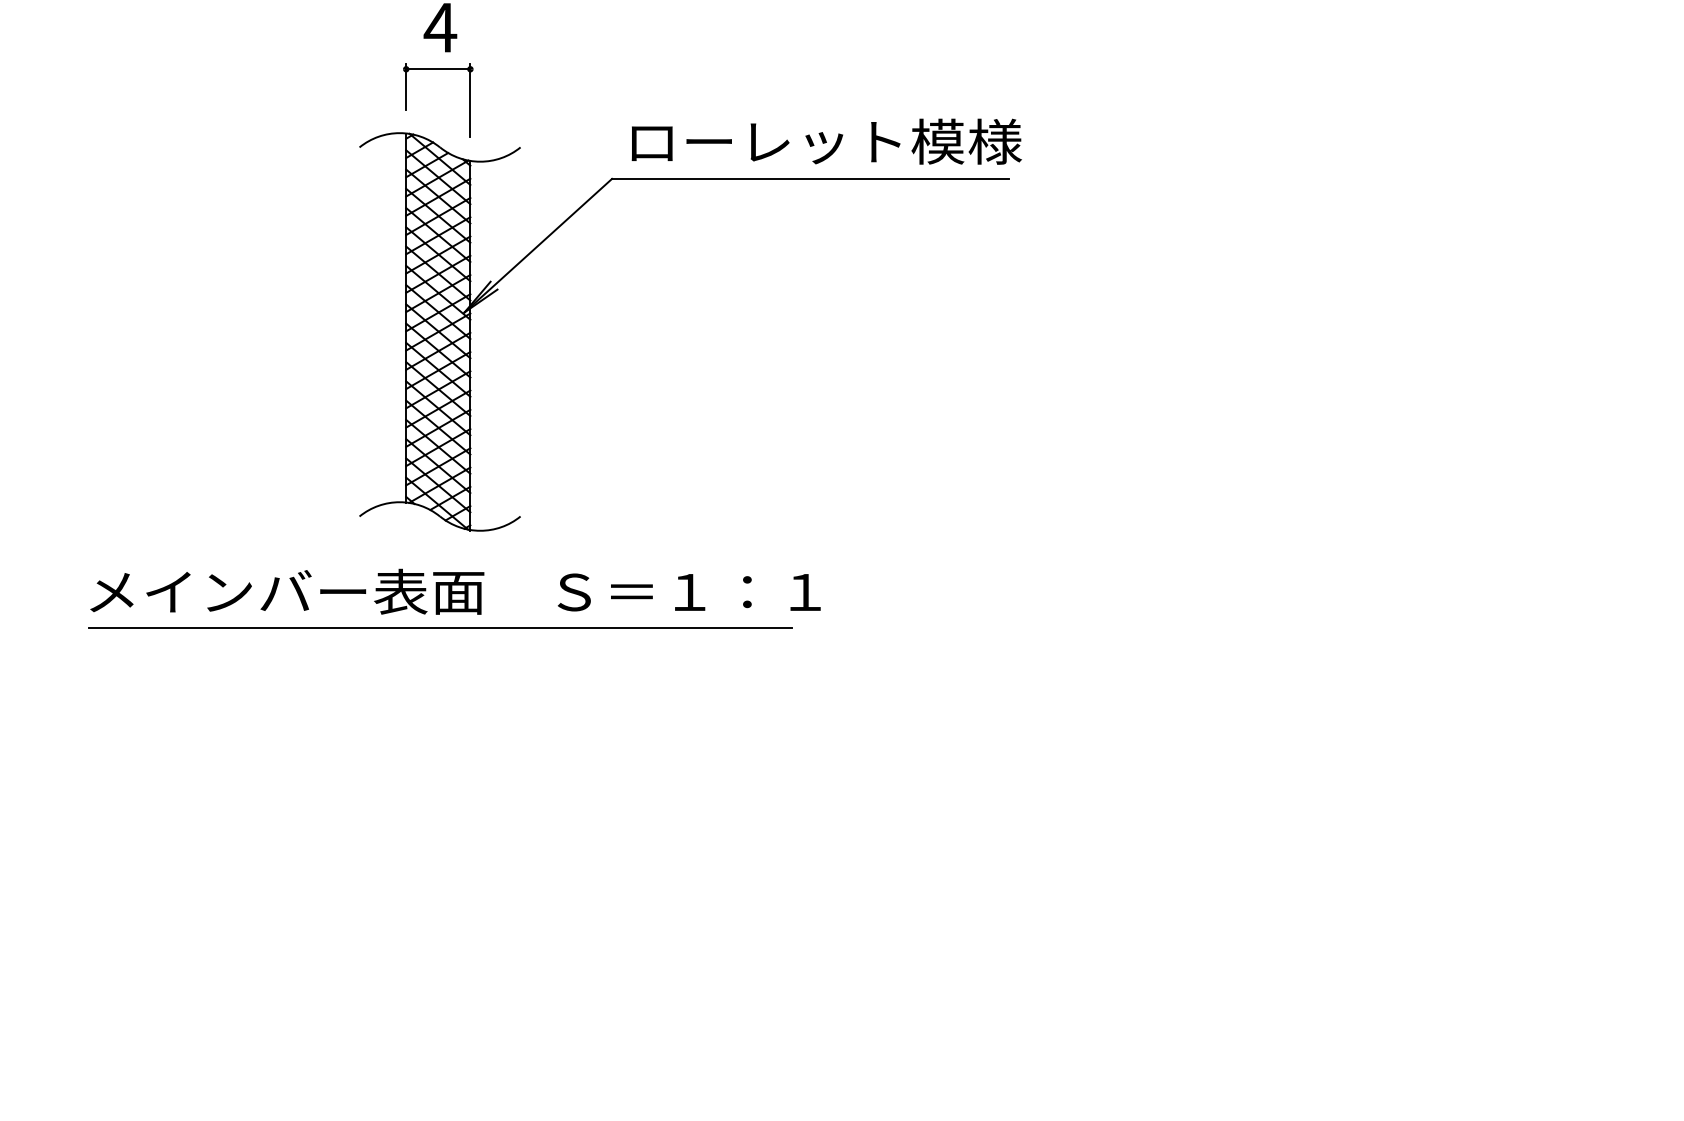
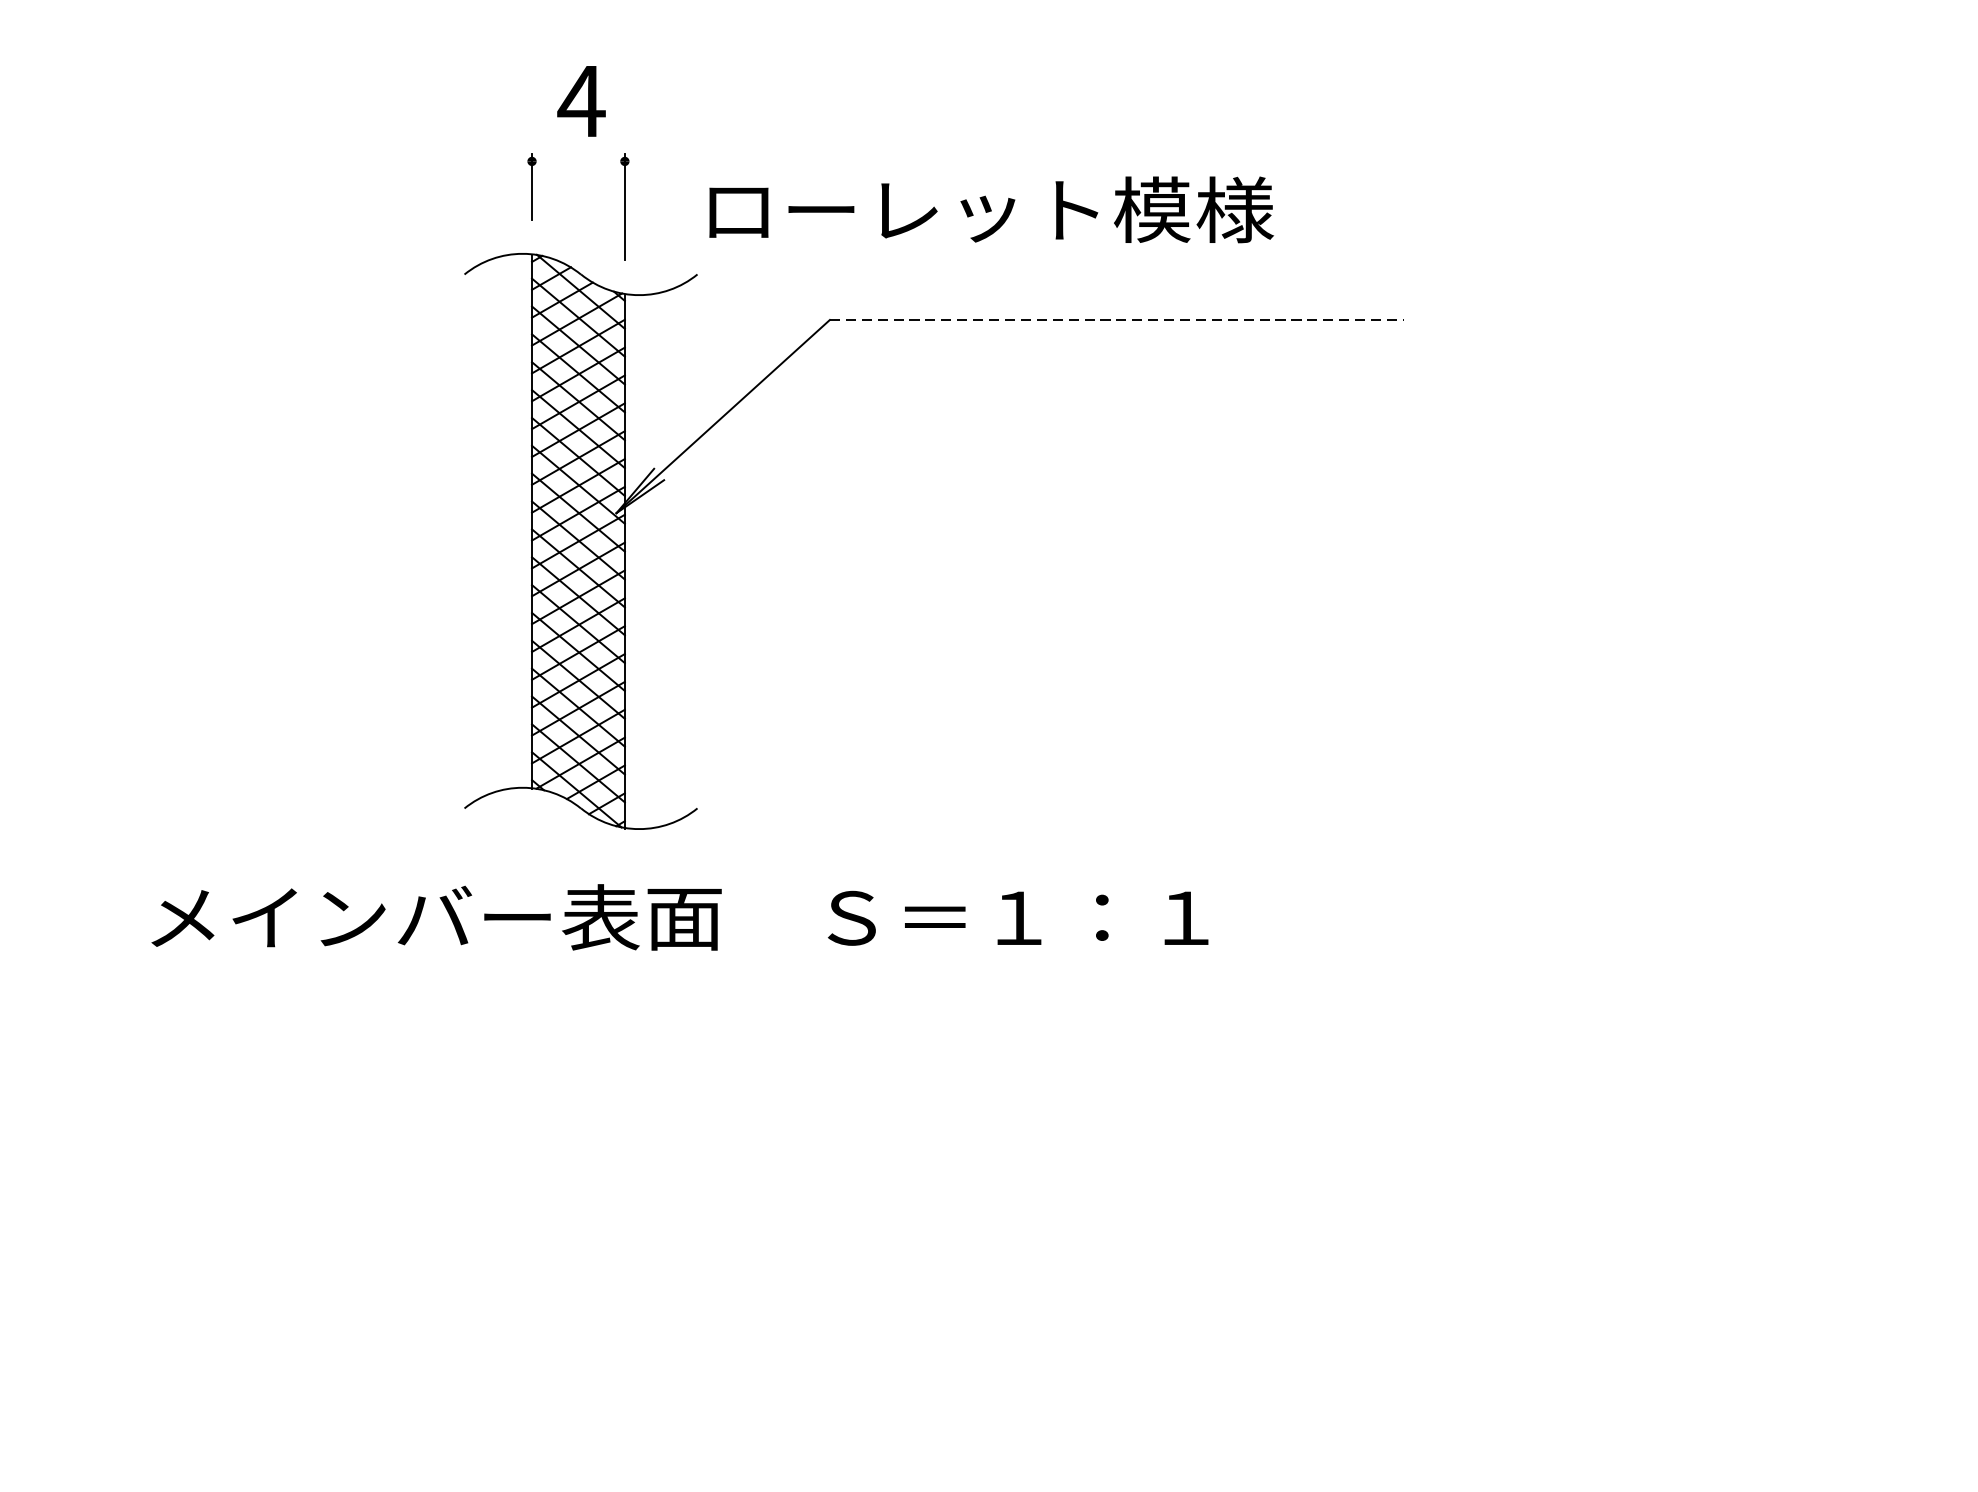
line: (438, 69) -> (578, 161), removed
text: (826, 141) -> (991, 209), moved
line: (810, 178) -> (1116, 319), solid -> dashed
text: (455, 591) -> (680, 916), moved
line: (440, 627) -> (581, 969), removed

